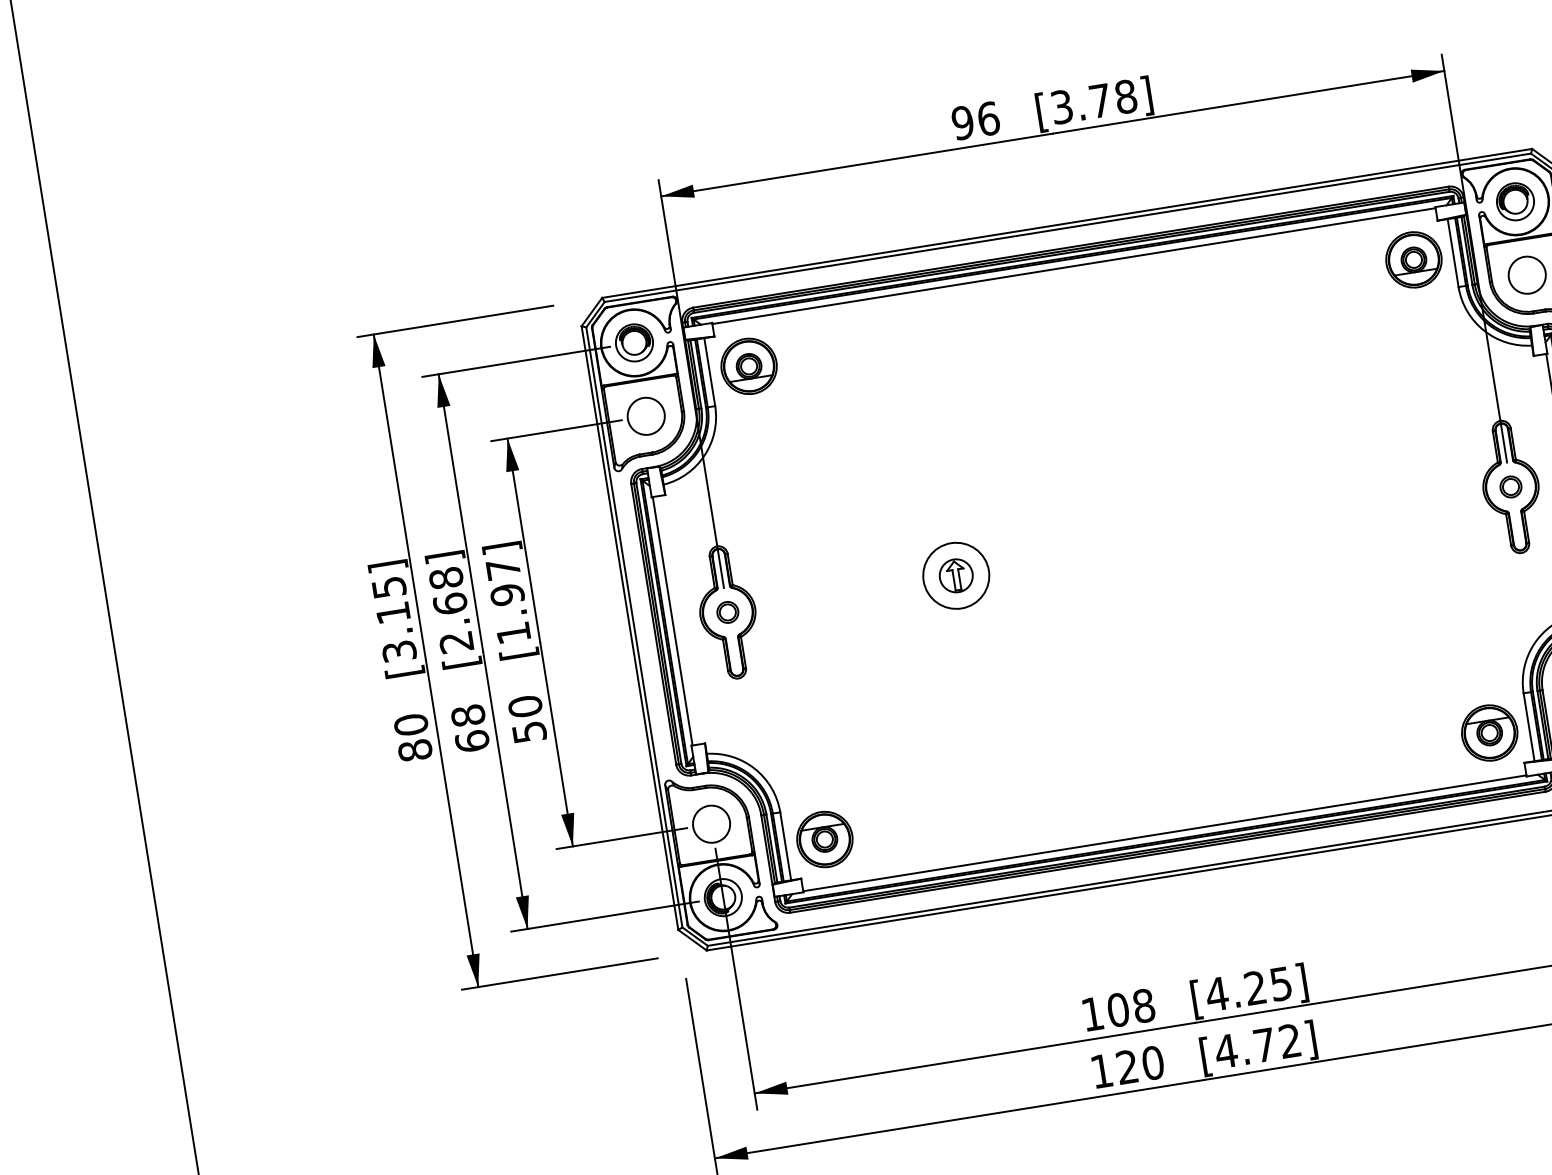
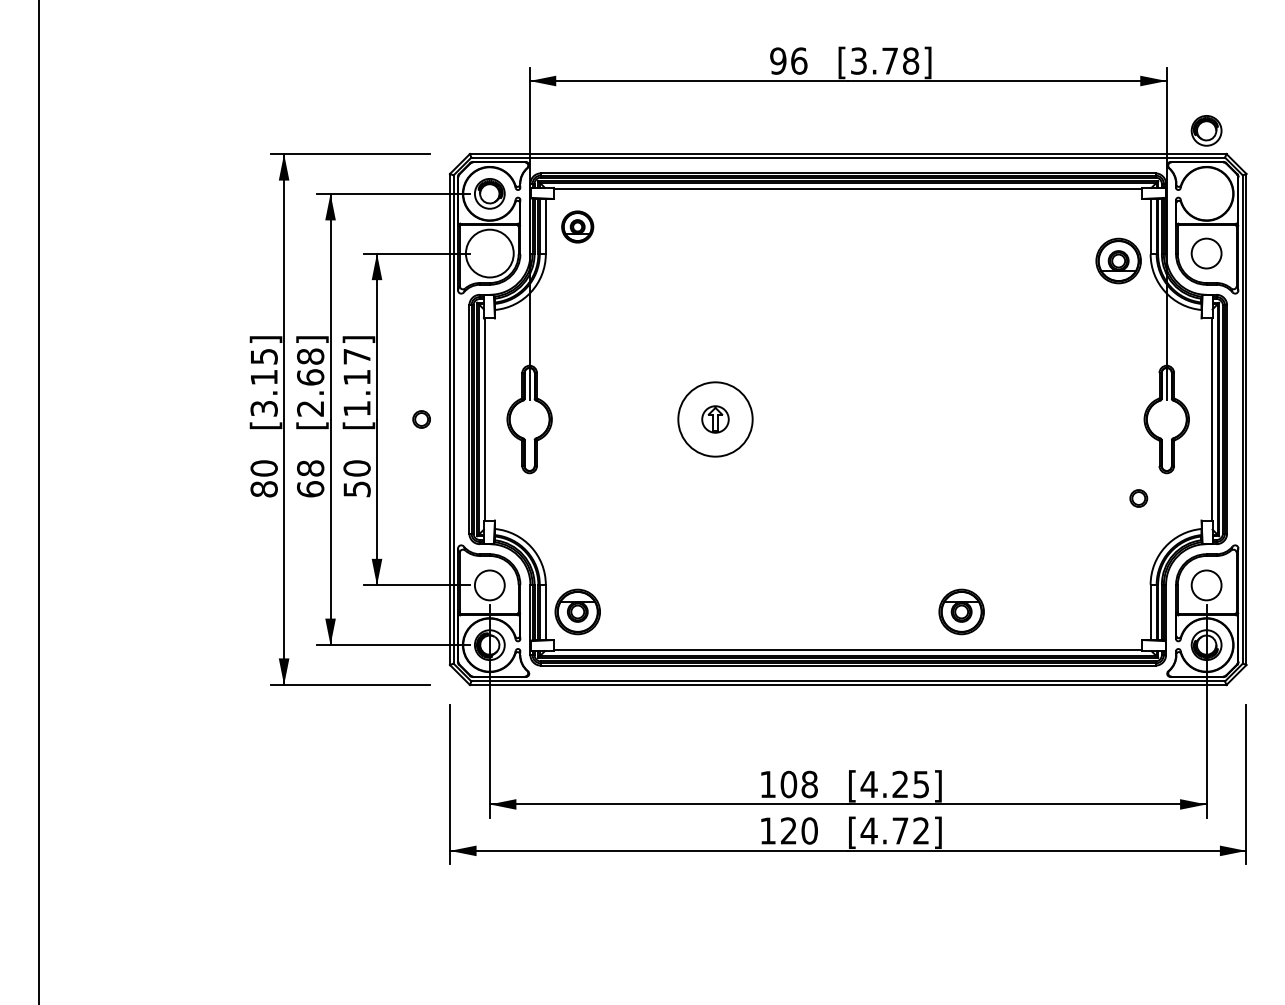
part: (1515, 201) -> (1206, 130), moved
part: (1413, 259) -> (1118, 260), moved
part: (748, 365) -> (577, 226), size x0.7
circle: (645, 416) -> (489, 253), size x1.6
part: (1510, 487) -> (1138, 498), moved
circle: (956, 575) -> (715, 419), size x1.4
text: (506, 594) -> (356, 377), [1.97] -> [1.17]
circle: (727, 612) -> (421, 419), moved
part: (1489, 732) -> (961, 611), moved

